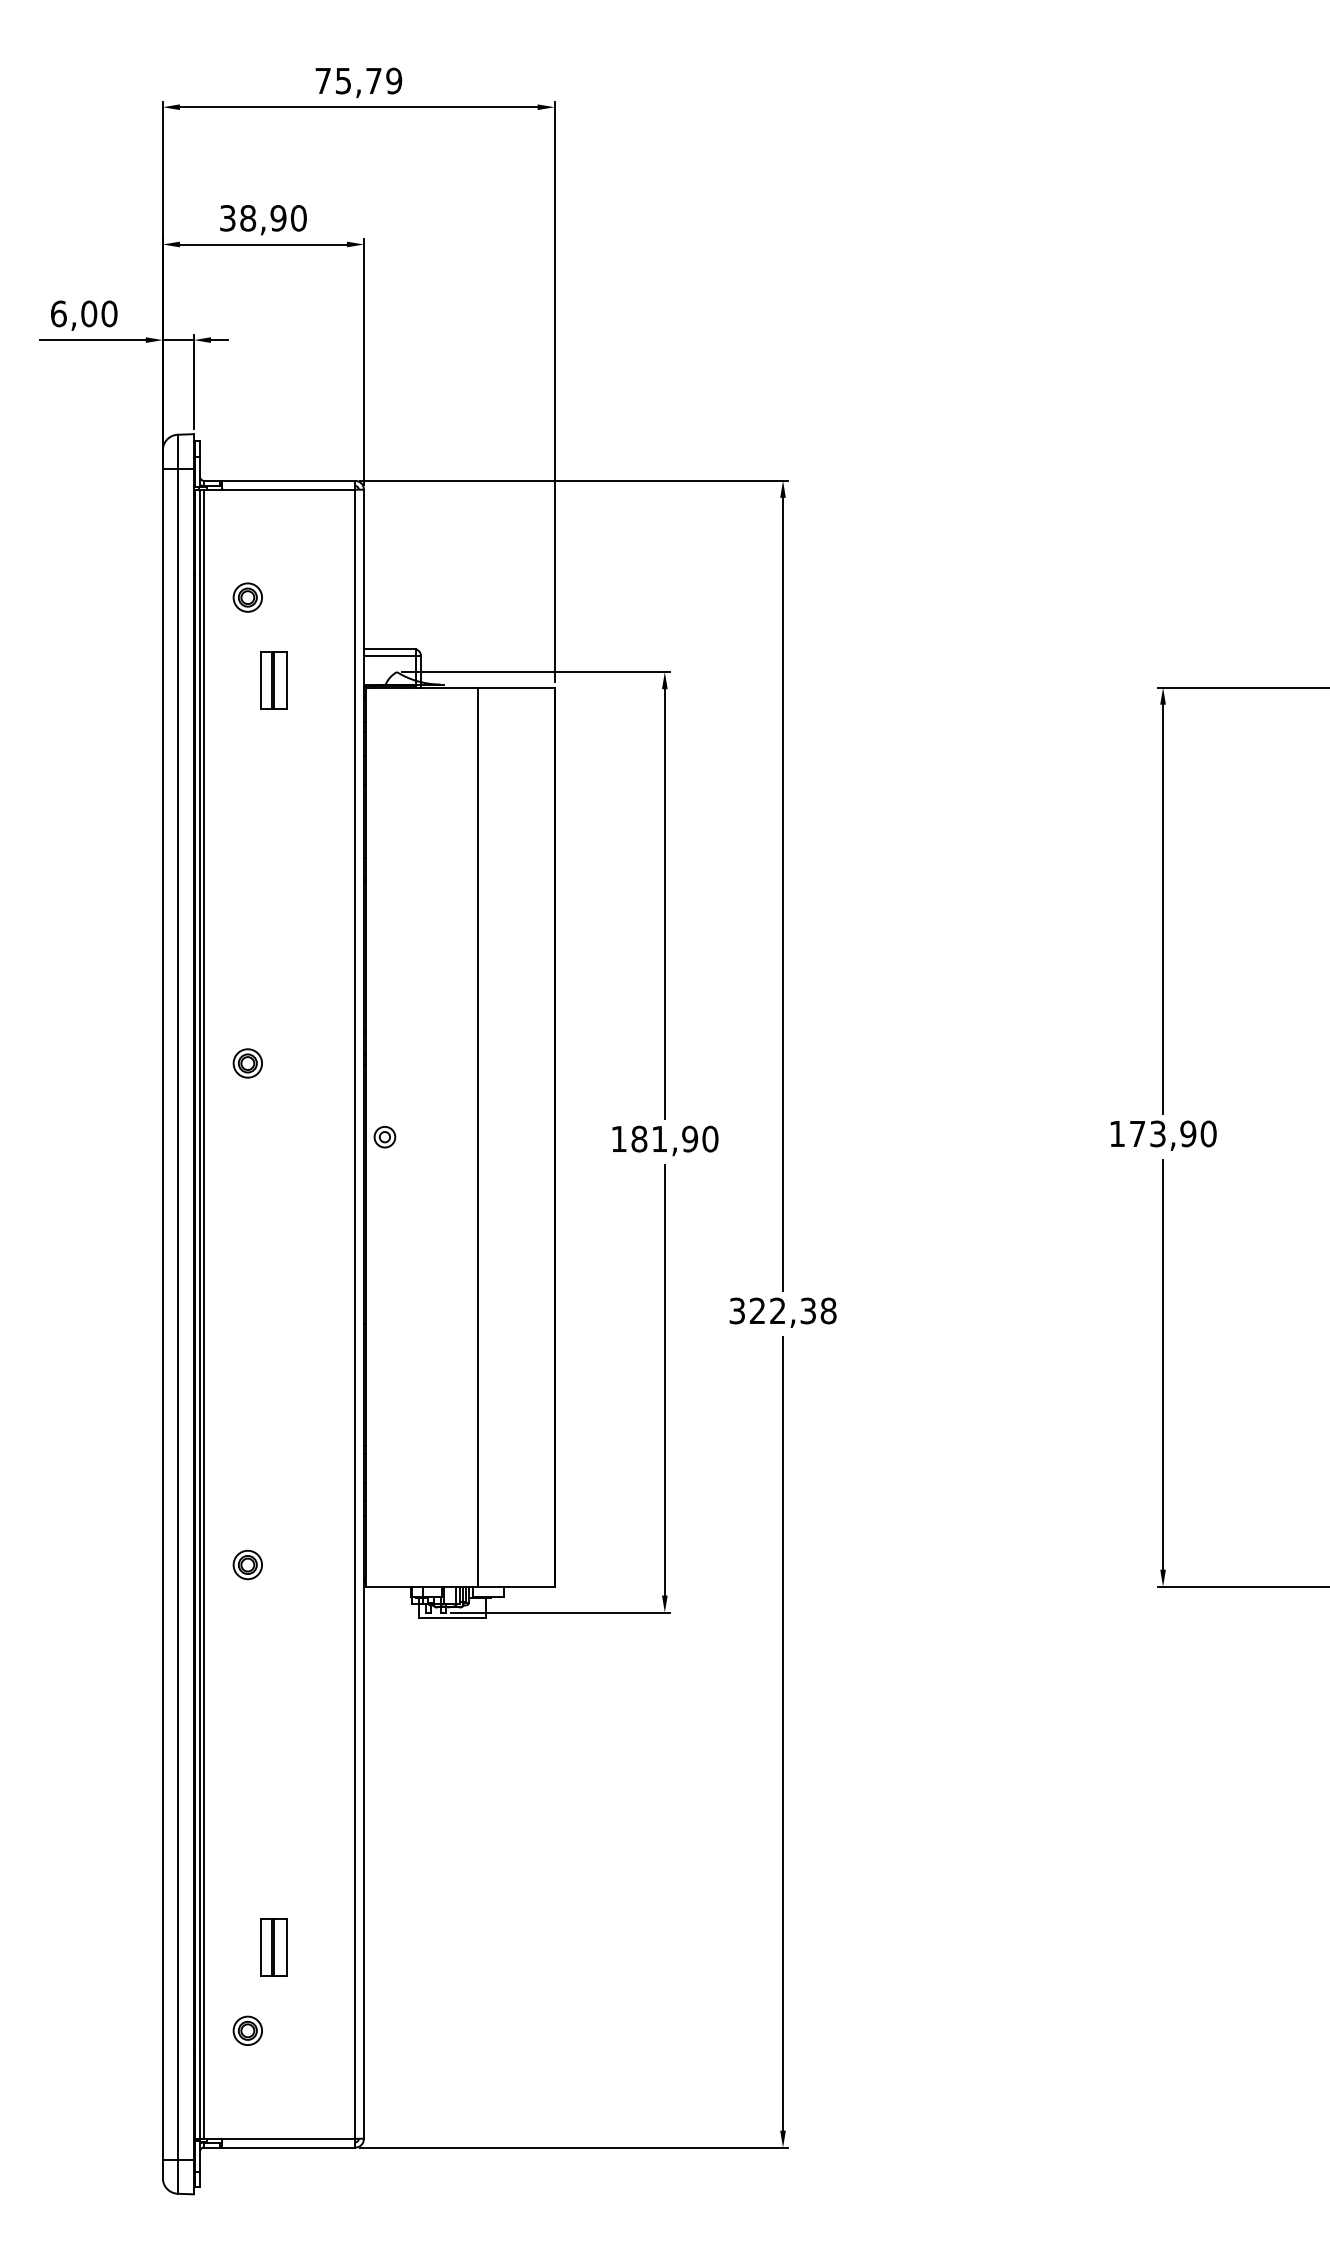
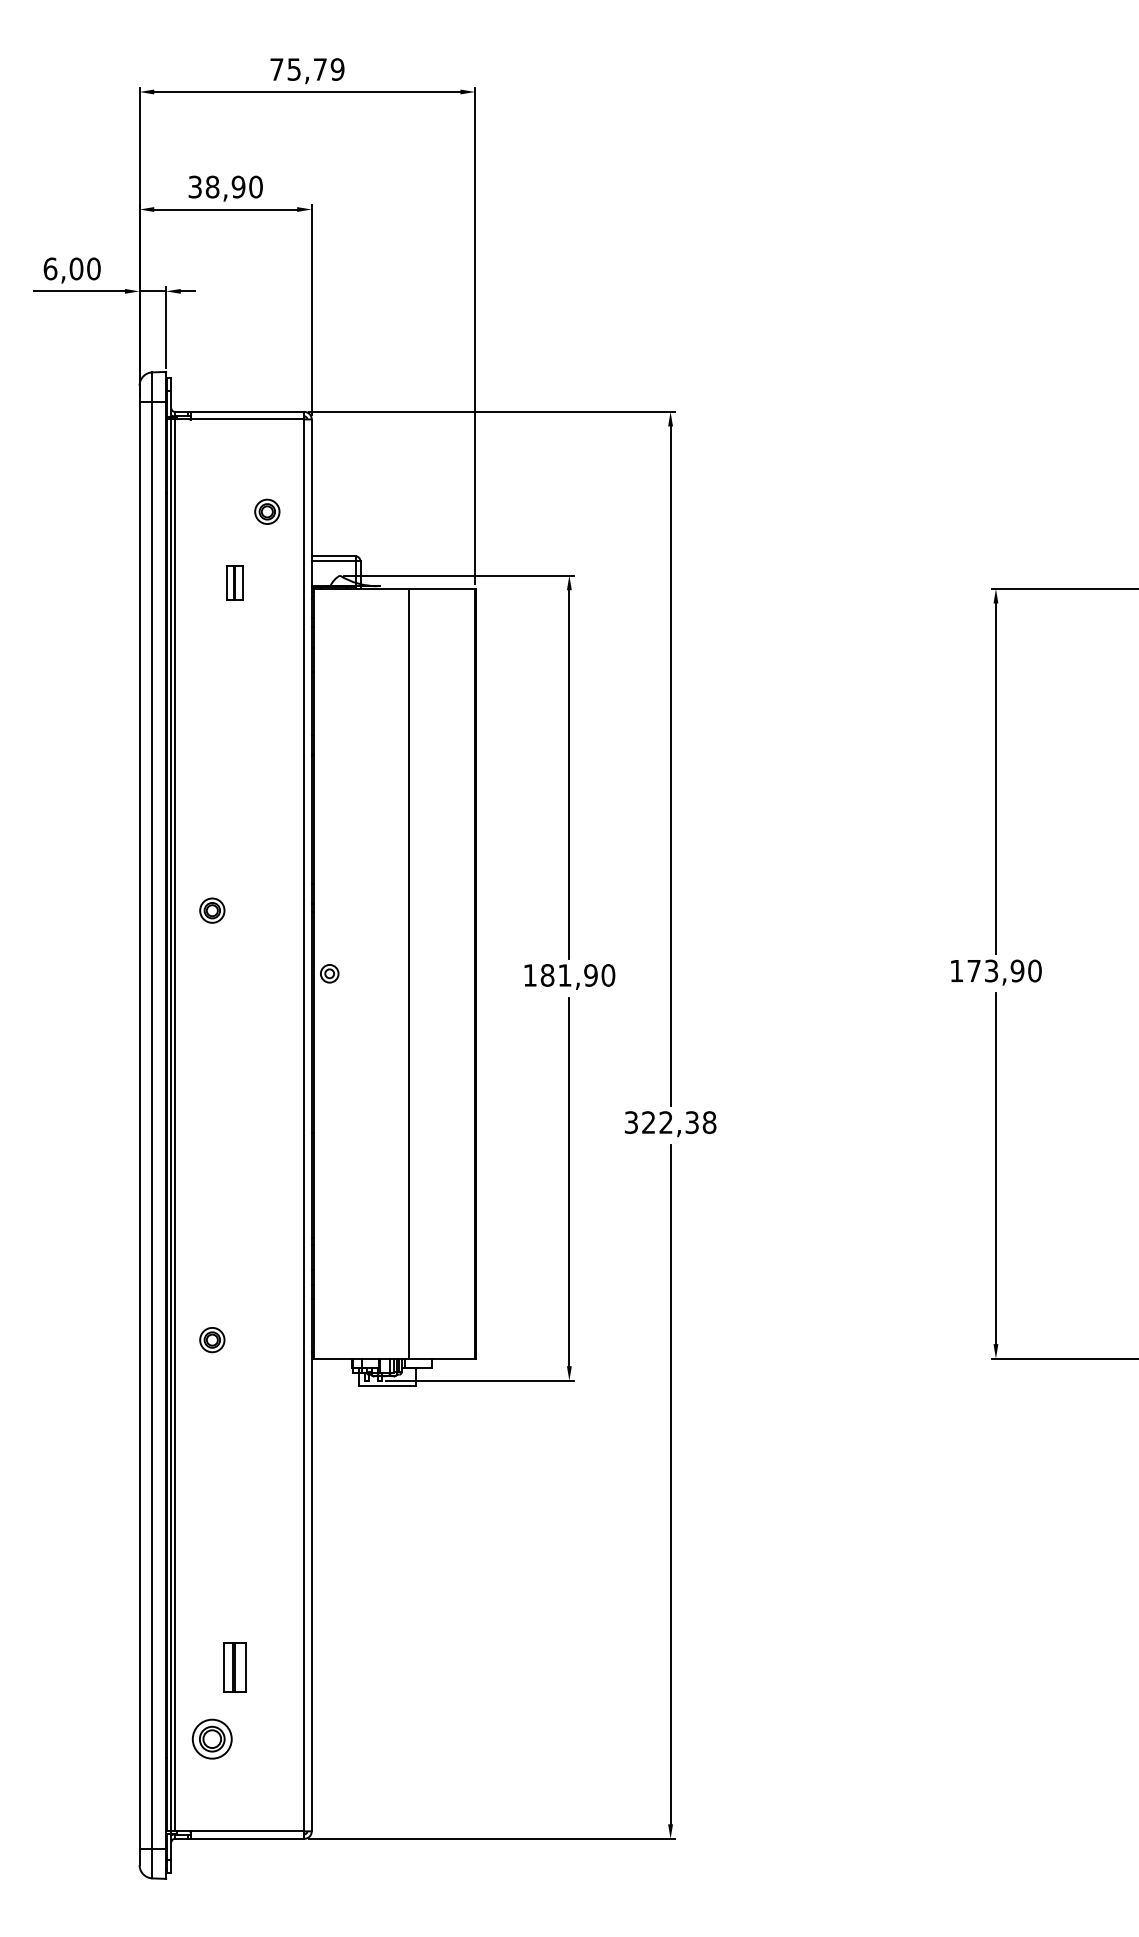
part: (248, 597) -> (267, 511), moved
part: (273, 680) -> (234, 582), size x0.7
part: (248, 2030) -> (212, 1738), size x1.6

